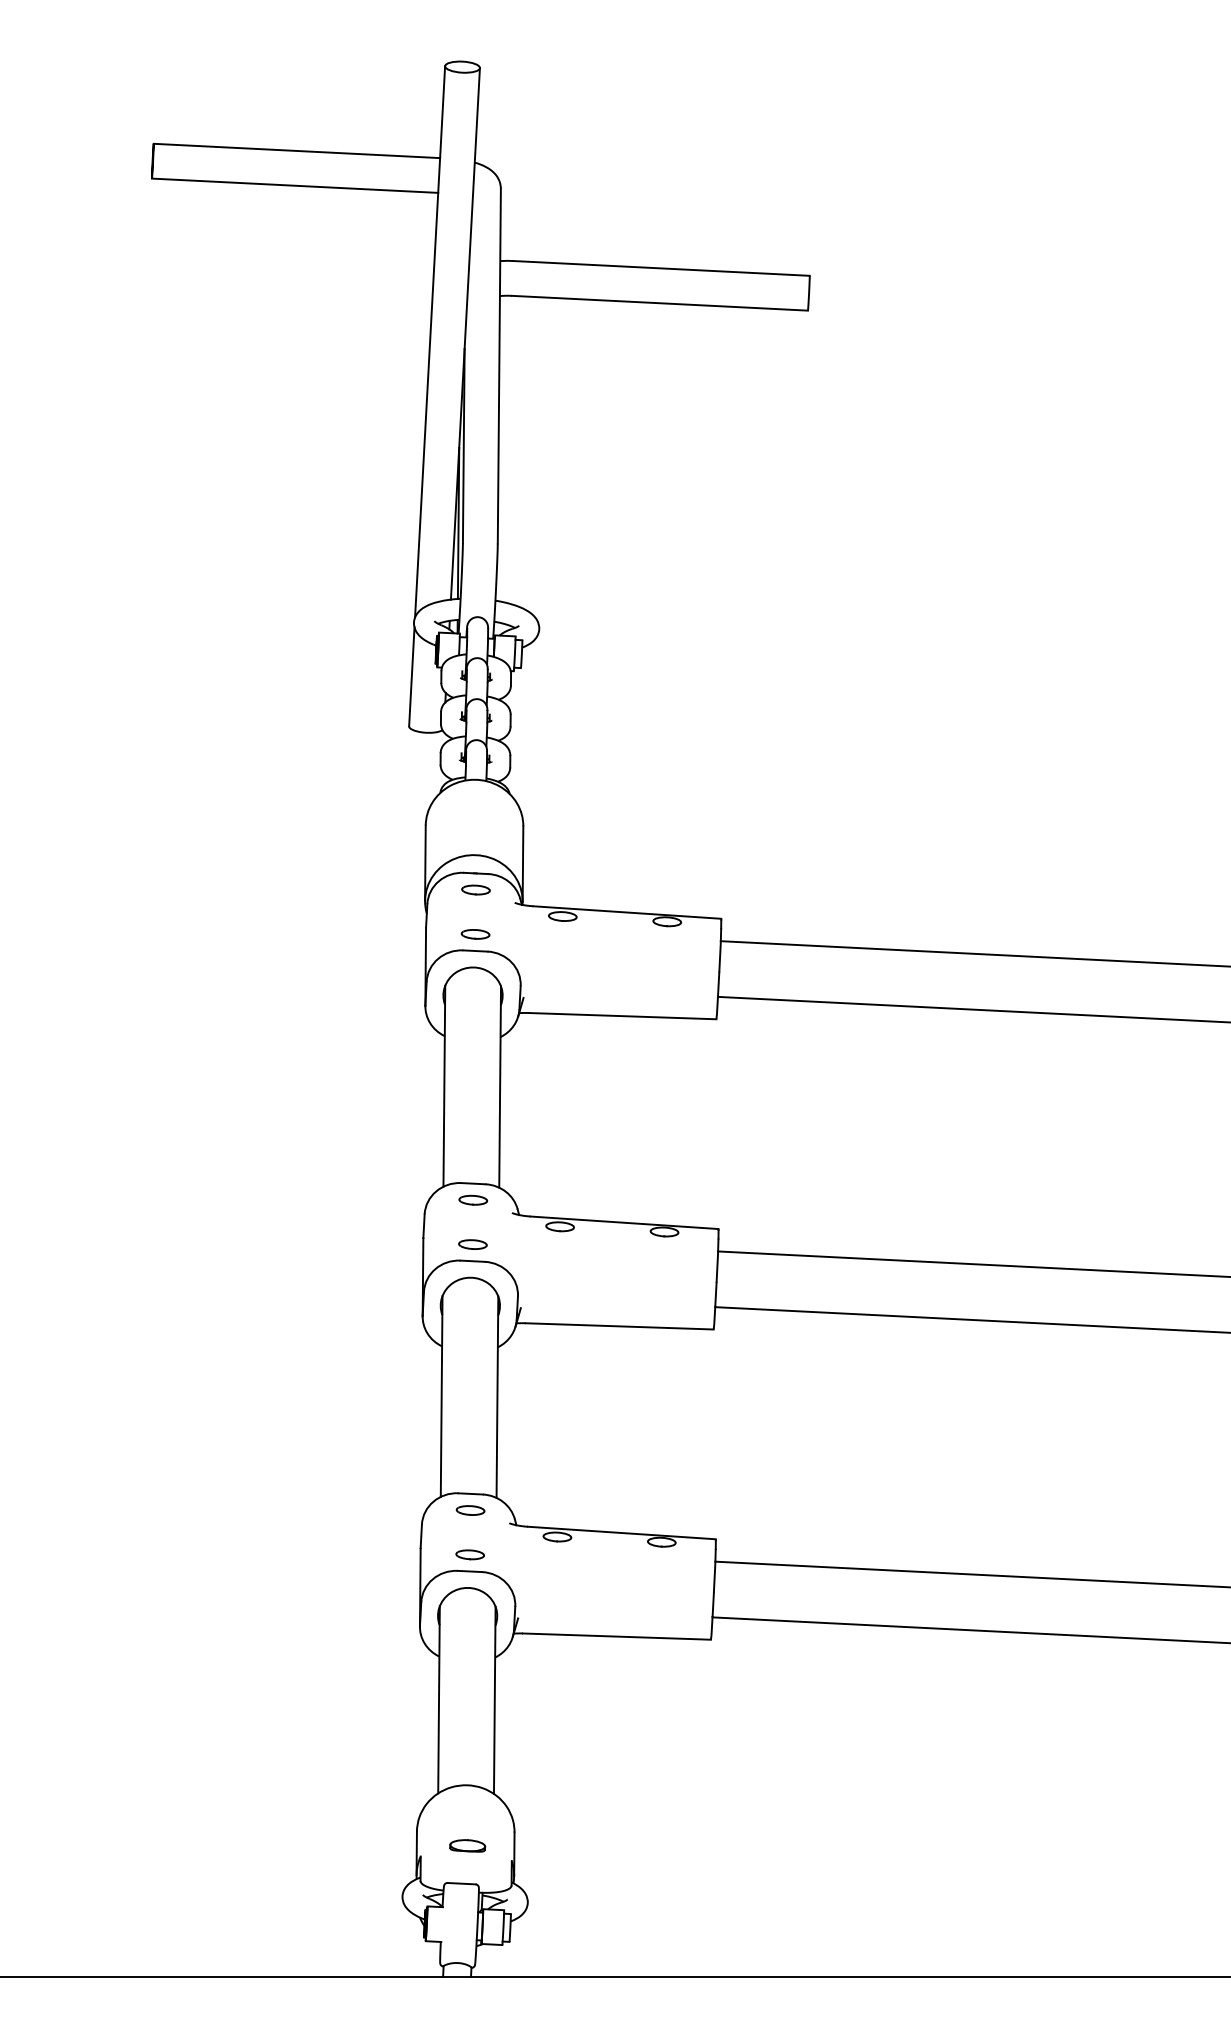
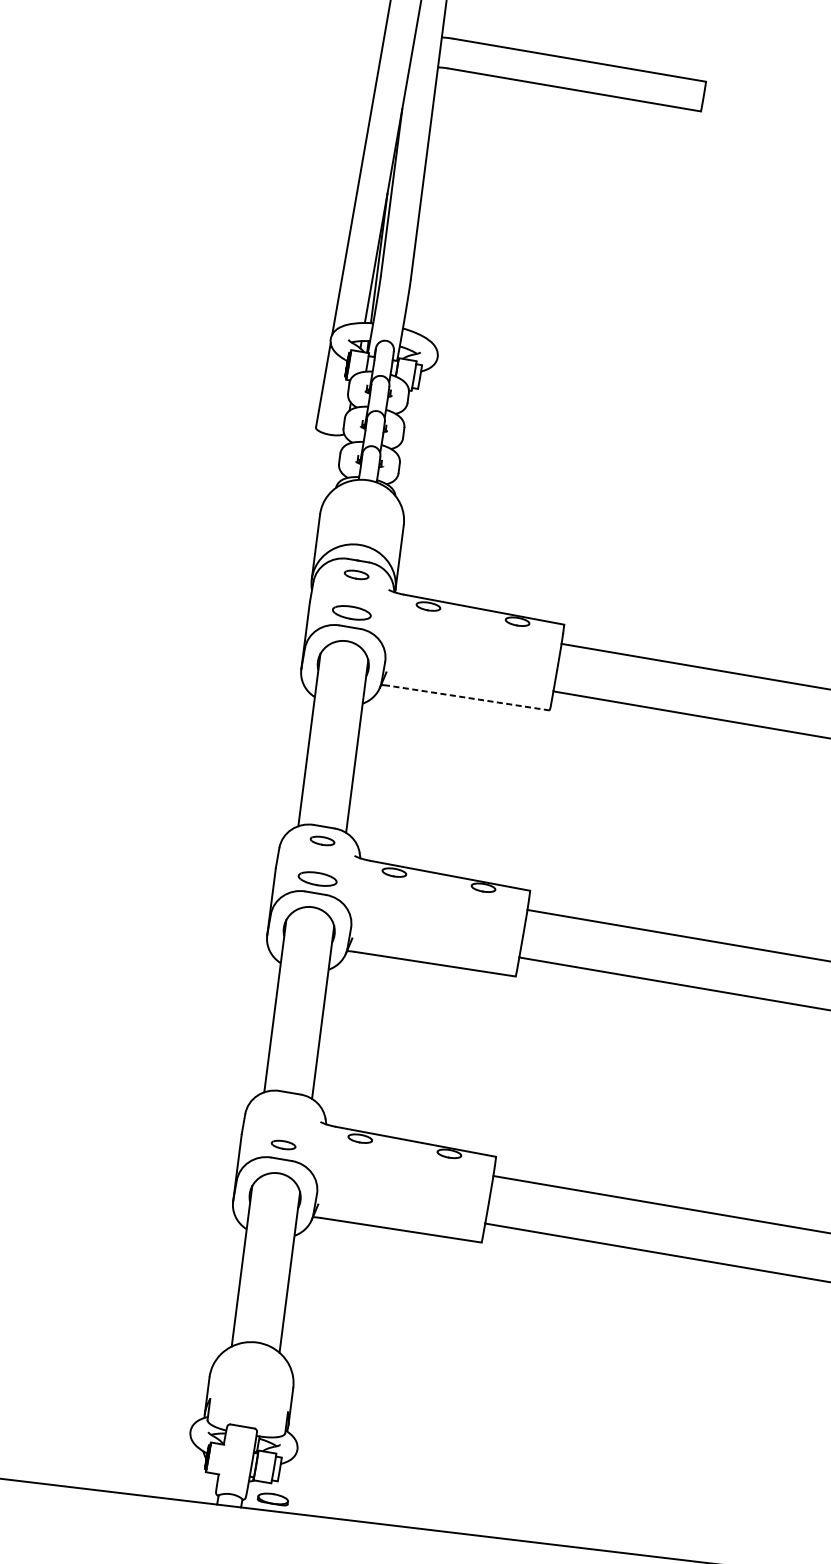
part: (475, 934) -> (351, 613), size x1.6
line: (621, 1016) -> (468, 698), solid -> dashed
part: (472, 1244) -> (317, 878), size x1.6
part: (470, 1510) -> (288, 1107), removed
part: (467, 1845) -> (273, 1498), moved

